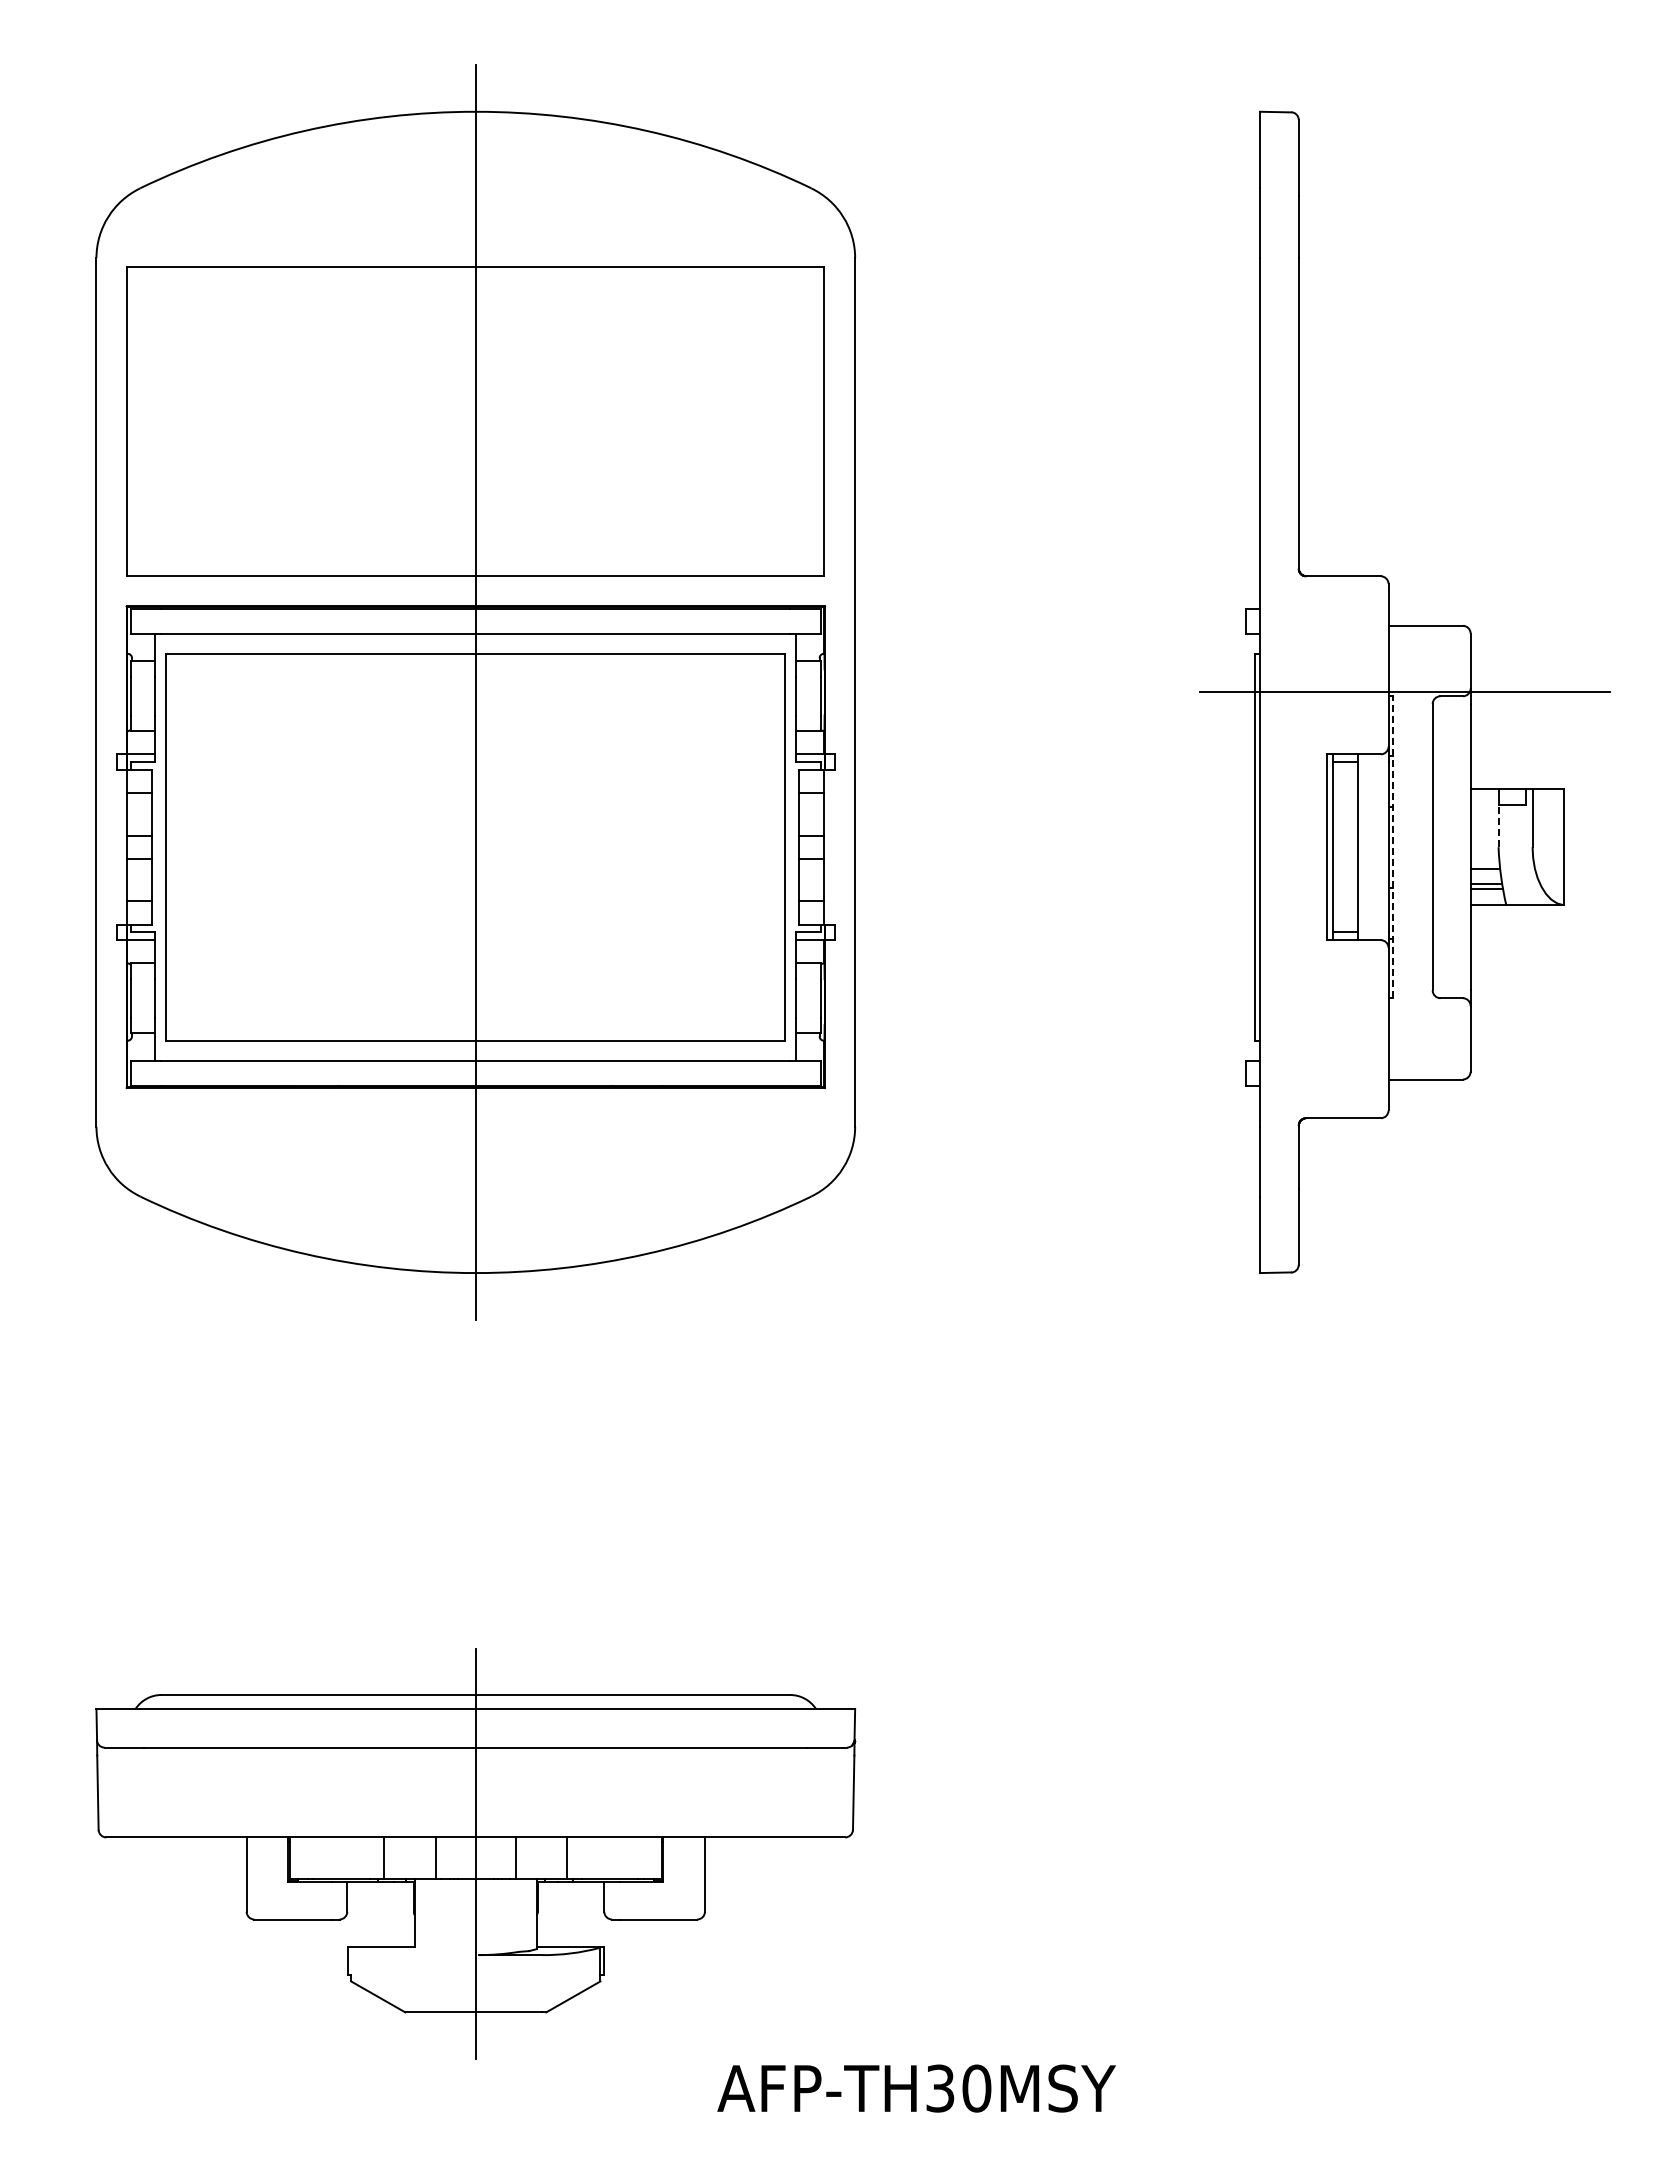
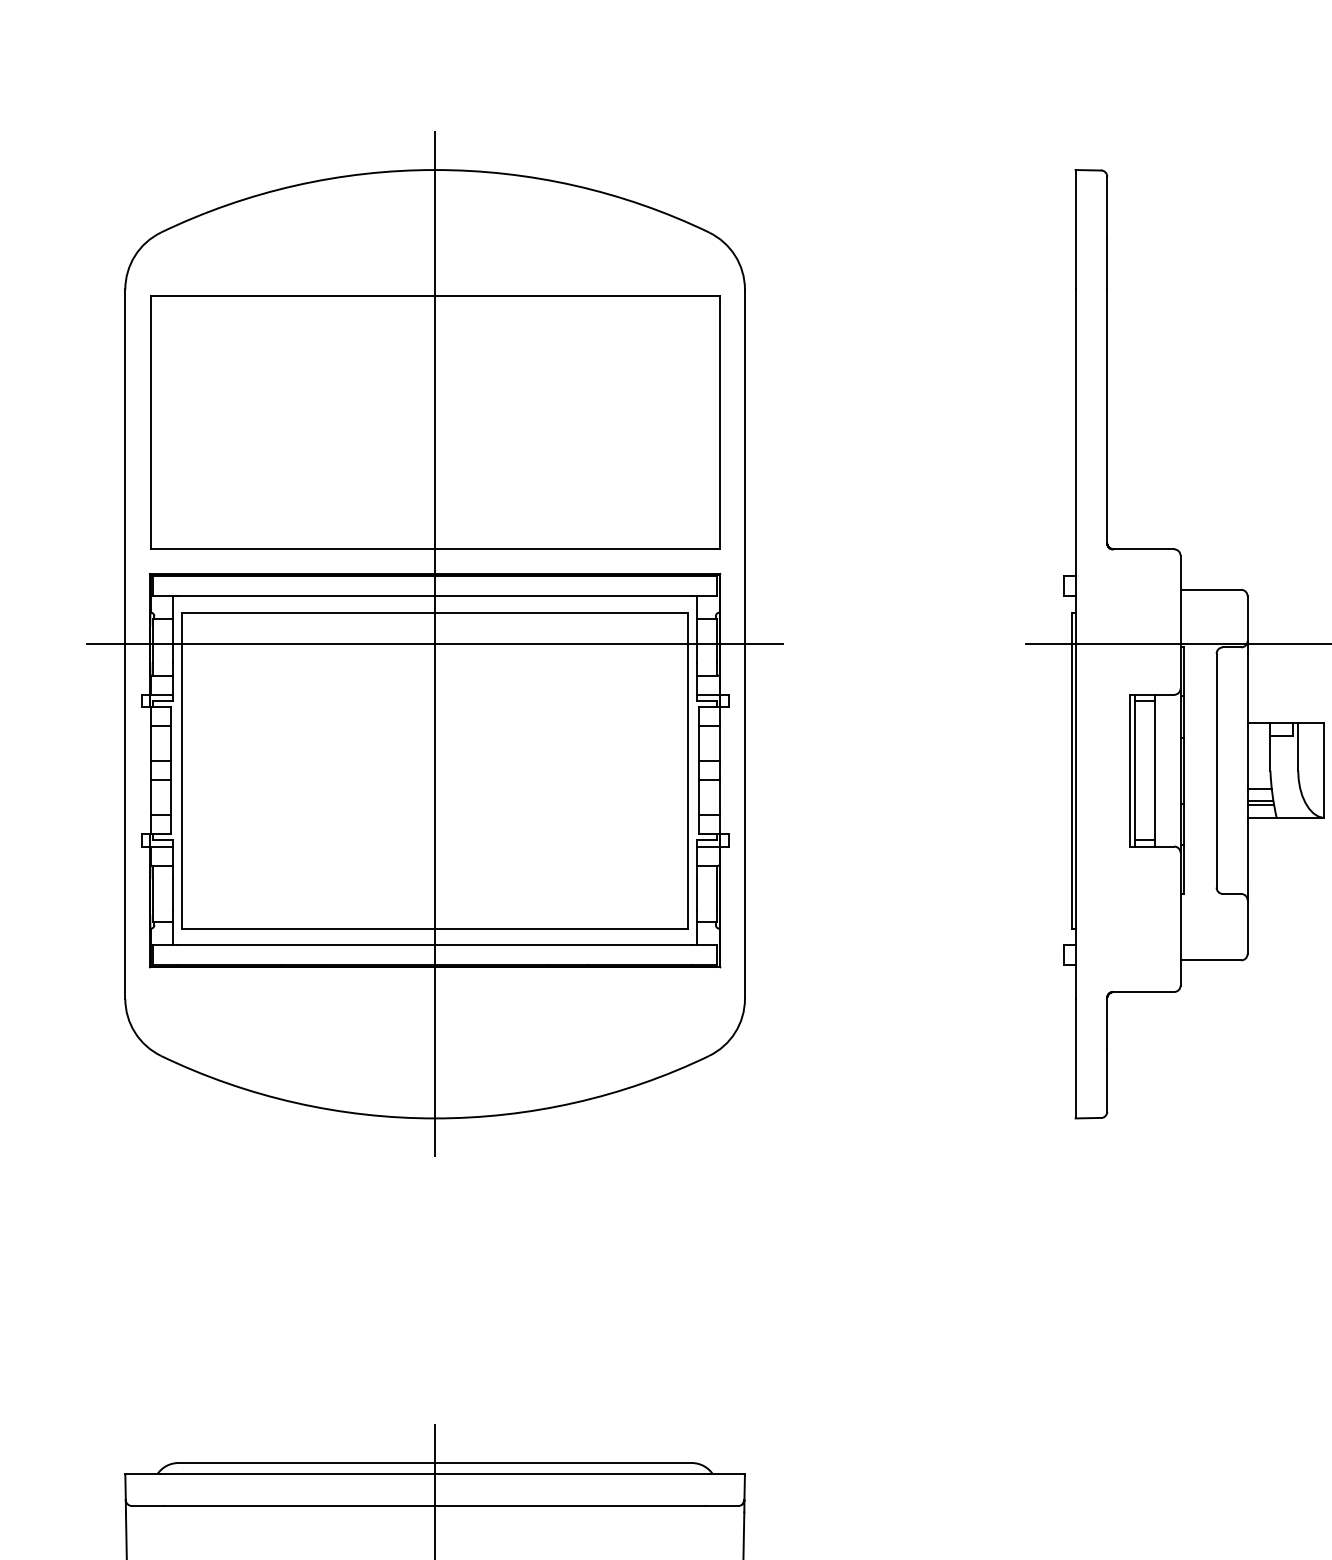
line: (475, 692) -> (434, 644), added
line: (1498, 825) -> (1270, 752), dashed -> solid
line: (1393, 847) -> (1184, 770), dashed -> solid

